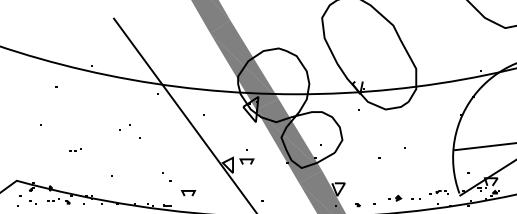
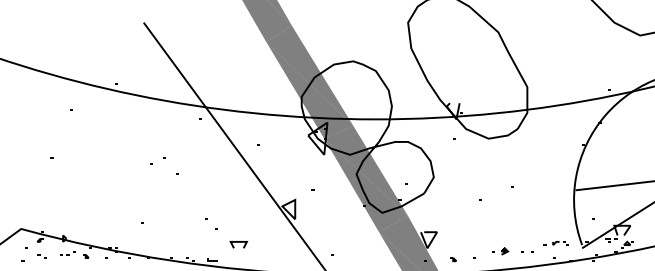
part: (75, 150) -> (95, 190), removed
line: (246, 159) -> (312, 202), removed

